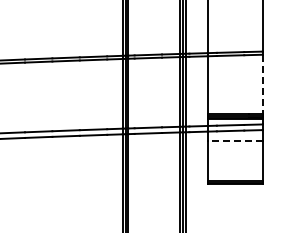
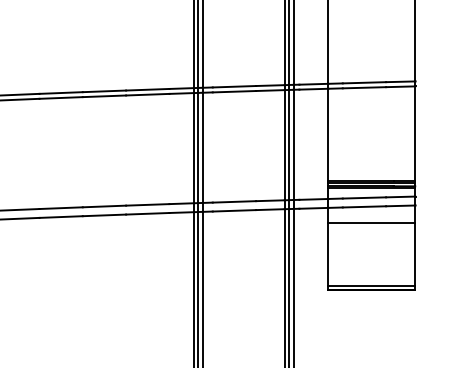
line: (262, 84) -> (414, 133), dashed -> solid
line: (234, 140) -> (370, 221), dashed -> solid

